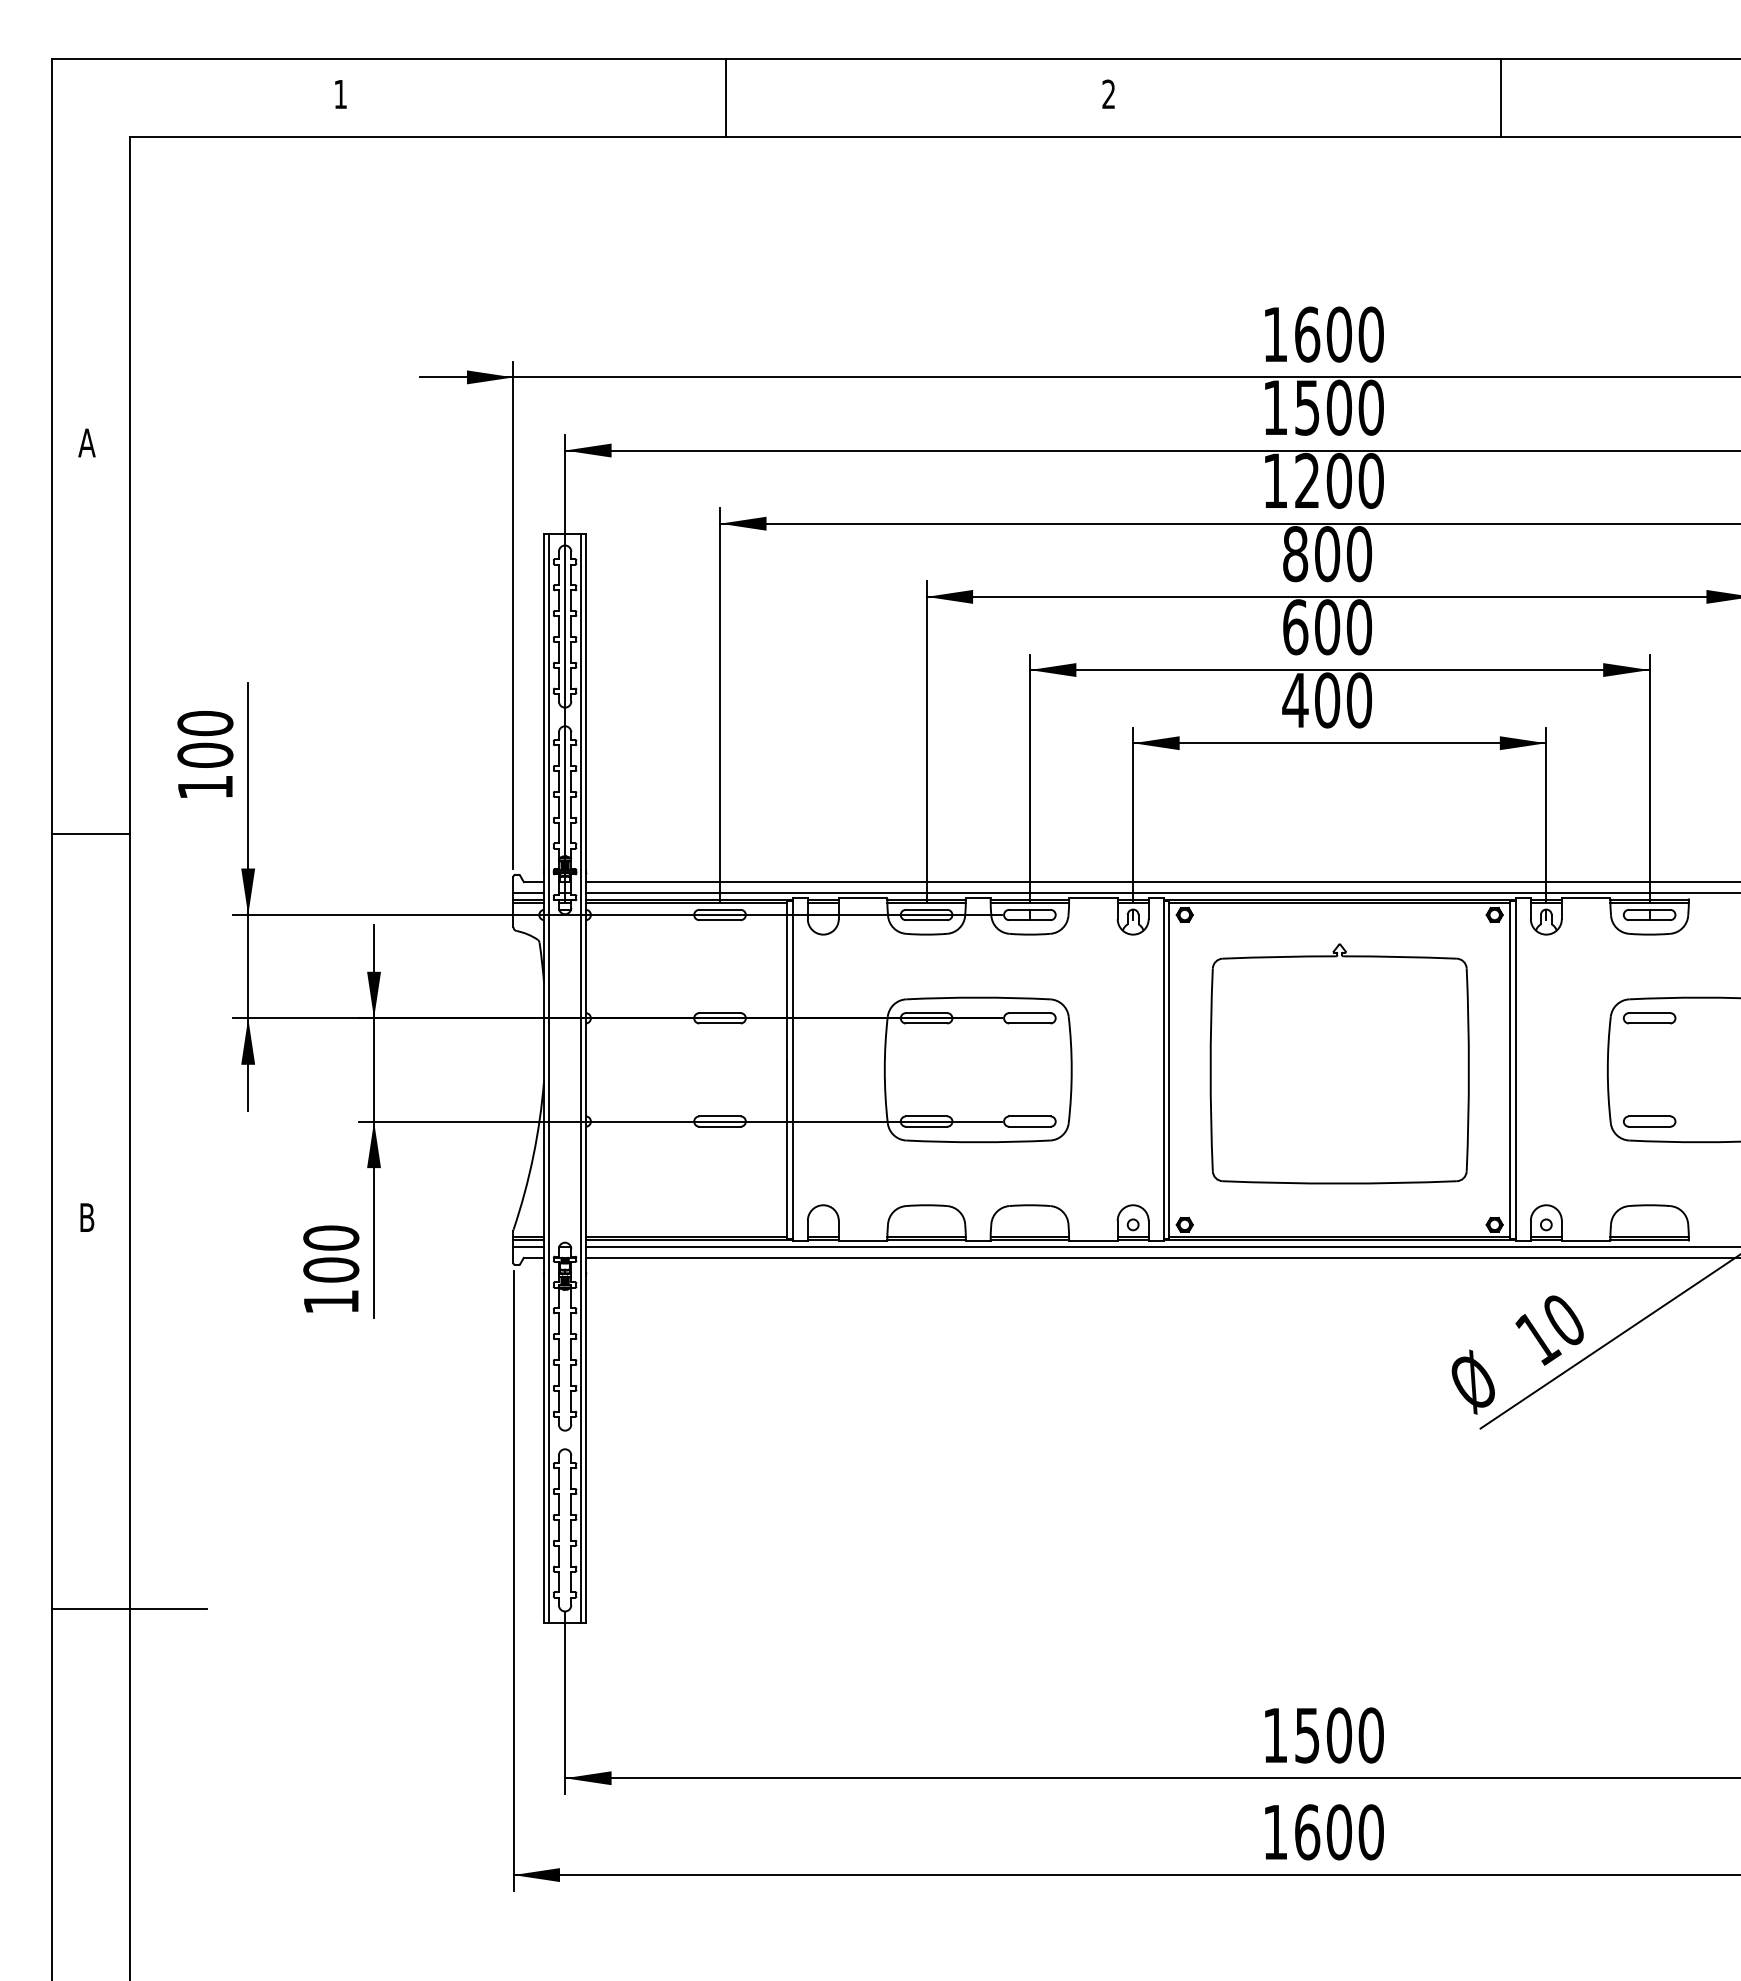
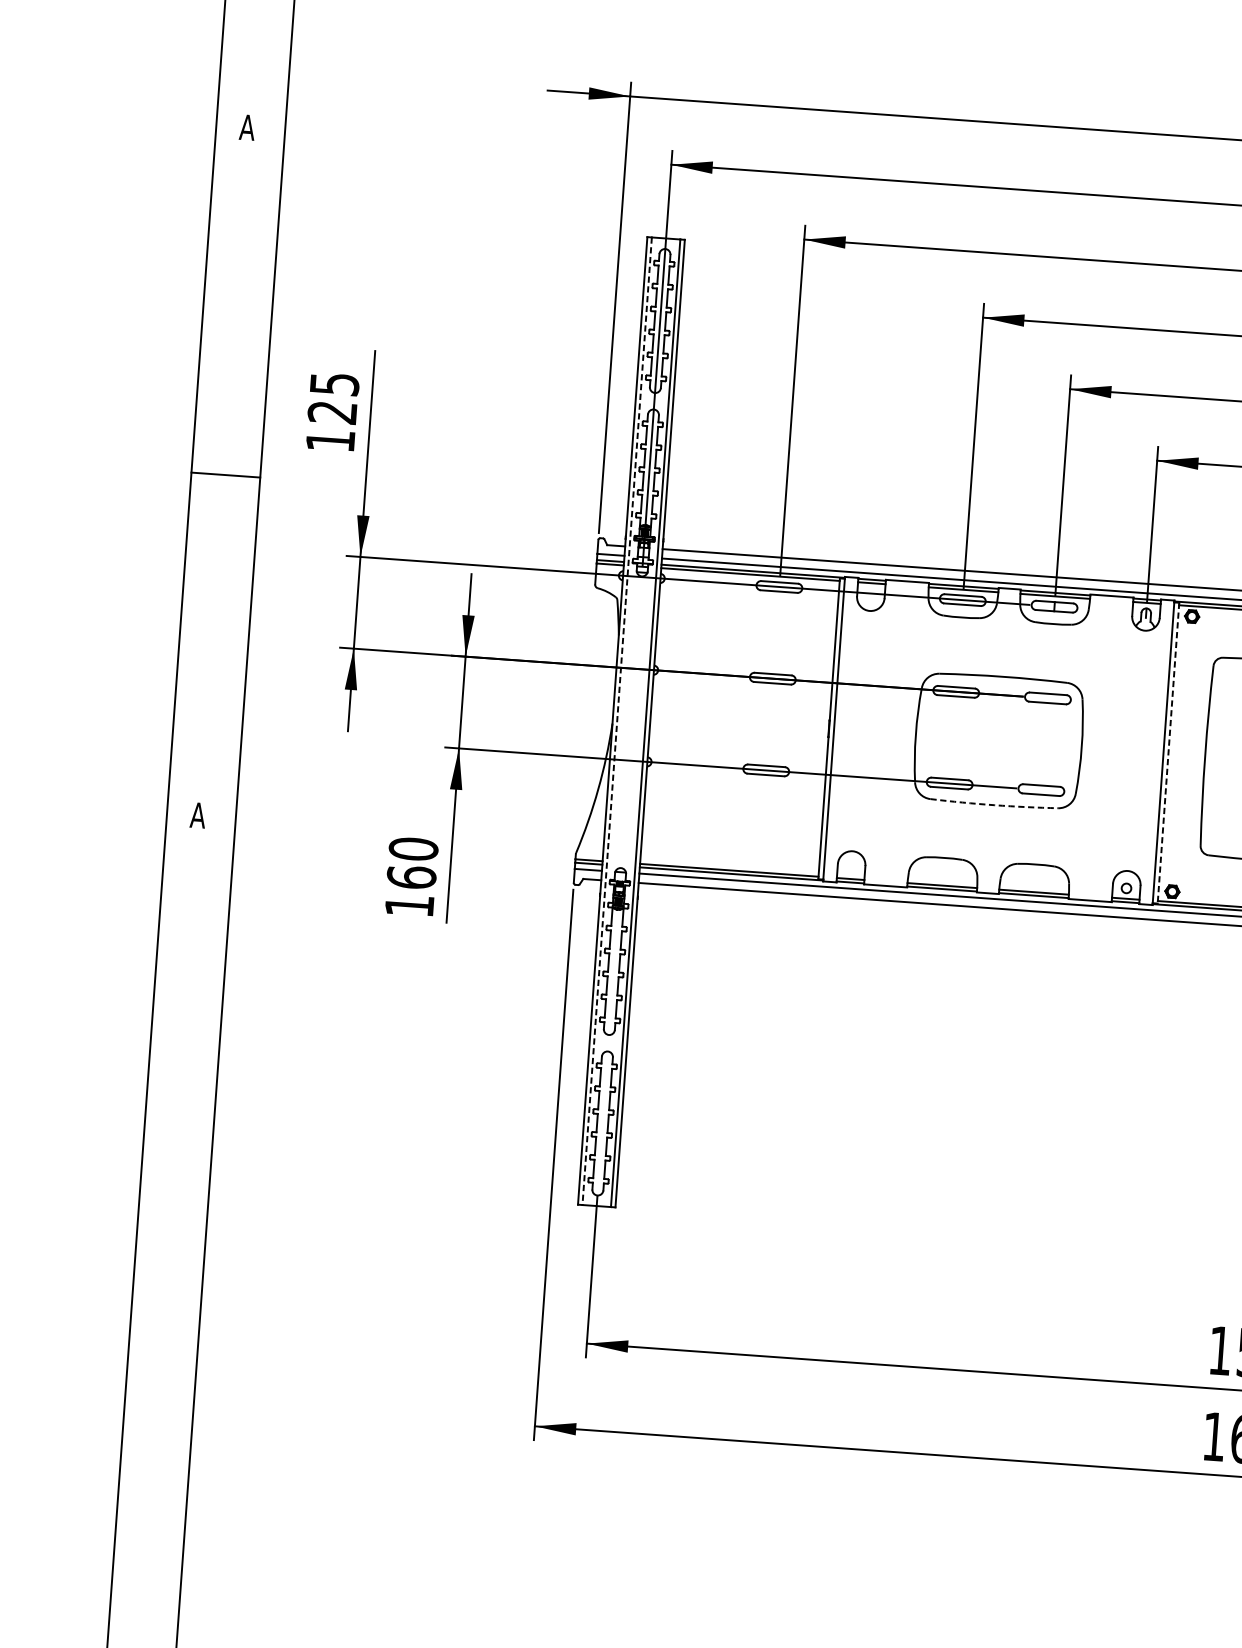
text: (205, 738) -> (333, 397), 100 -> 125
line: (1169, 1070) -> (1168, 753), solid -> dashed
line: (549, 1078) -> (617, 721), solid -> dashed
arc: (978, 1142) -> (994, 805), solid -> dashed
text: (86, 1217) -> (197, 815), B -> A
text: (331, 1269) -> (411, 877), 100 -> 160
line: (129, 1608) -> (210, 1165), removed

